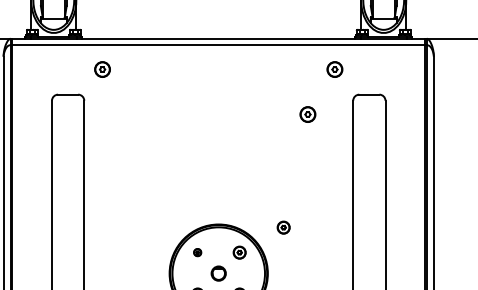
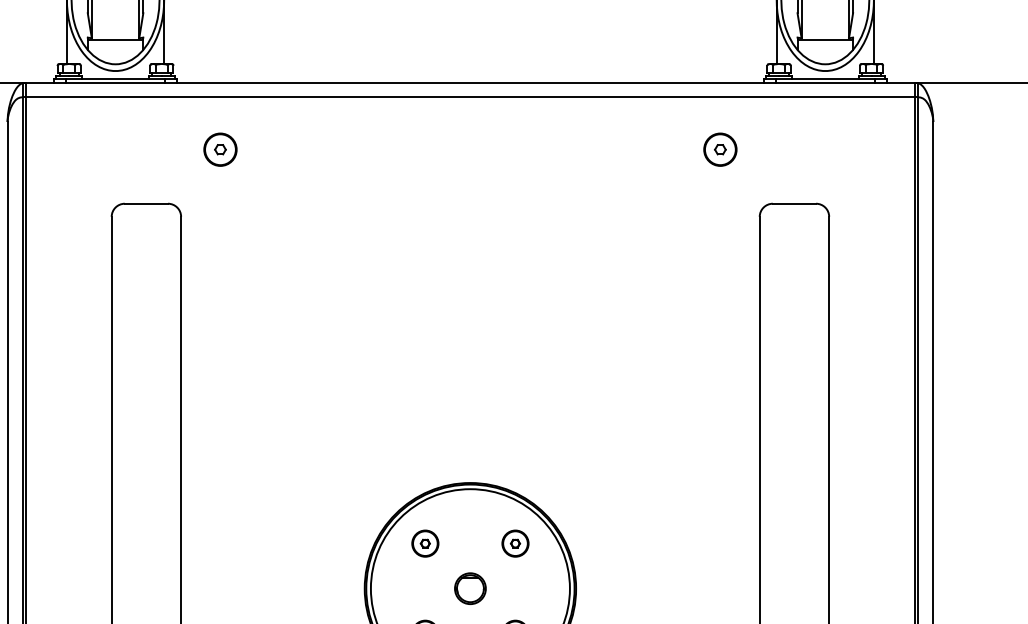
part: (307, 114) -> (661, 246), removed
part: (283, 227) -> (609, 489), removed
part: (197, 252) -> (424, 543), size x1.67

